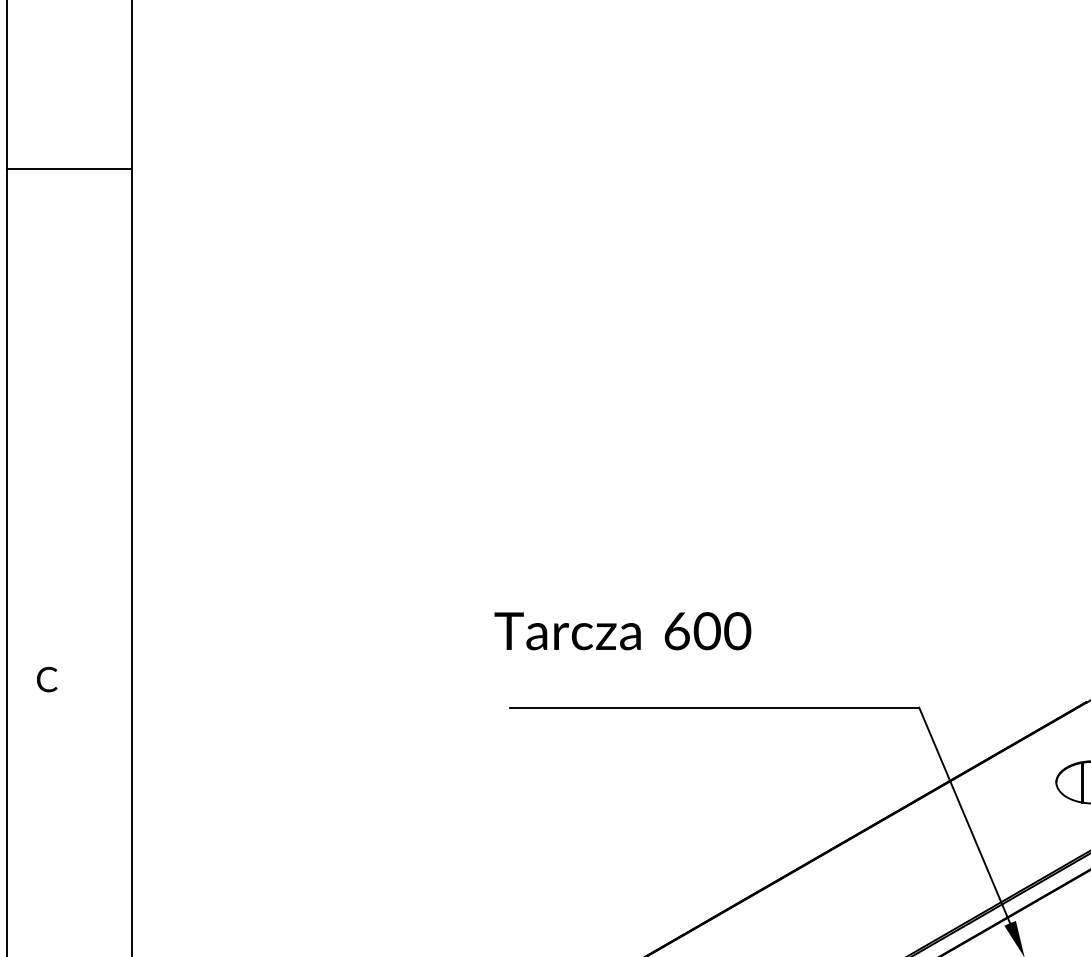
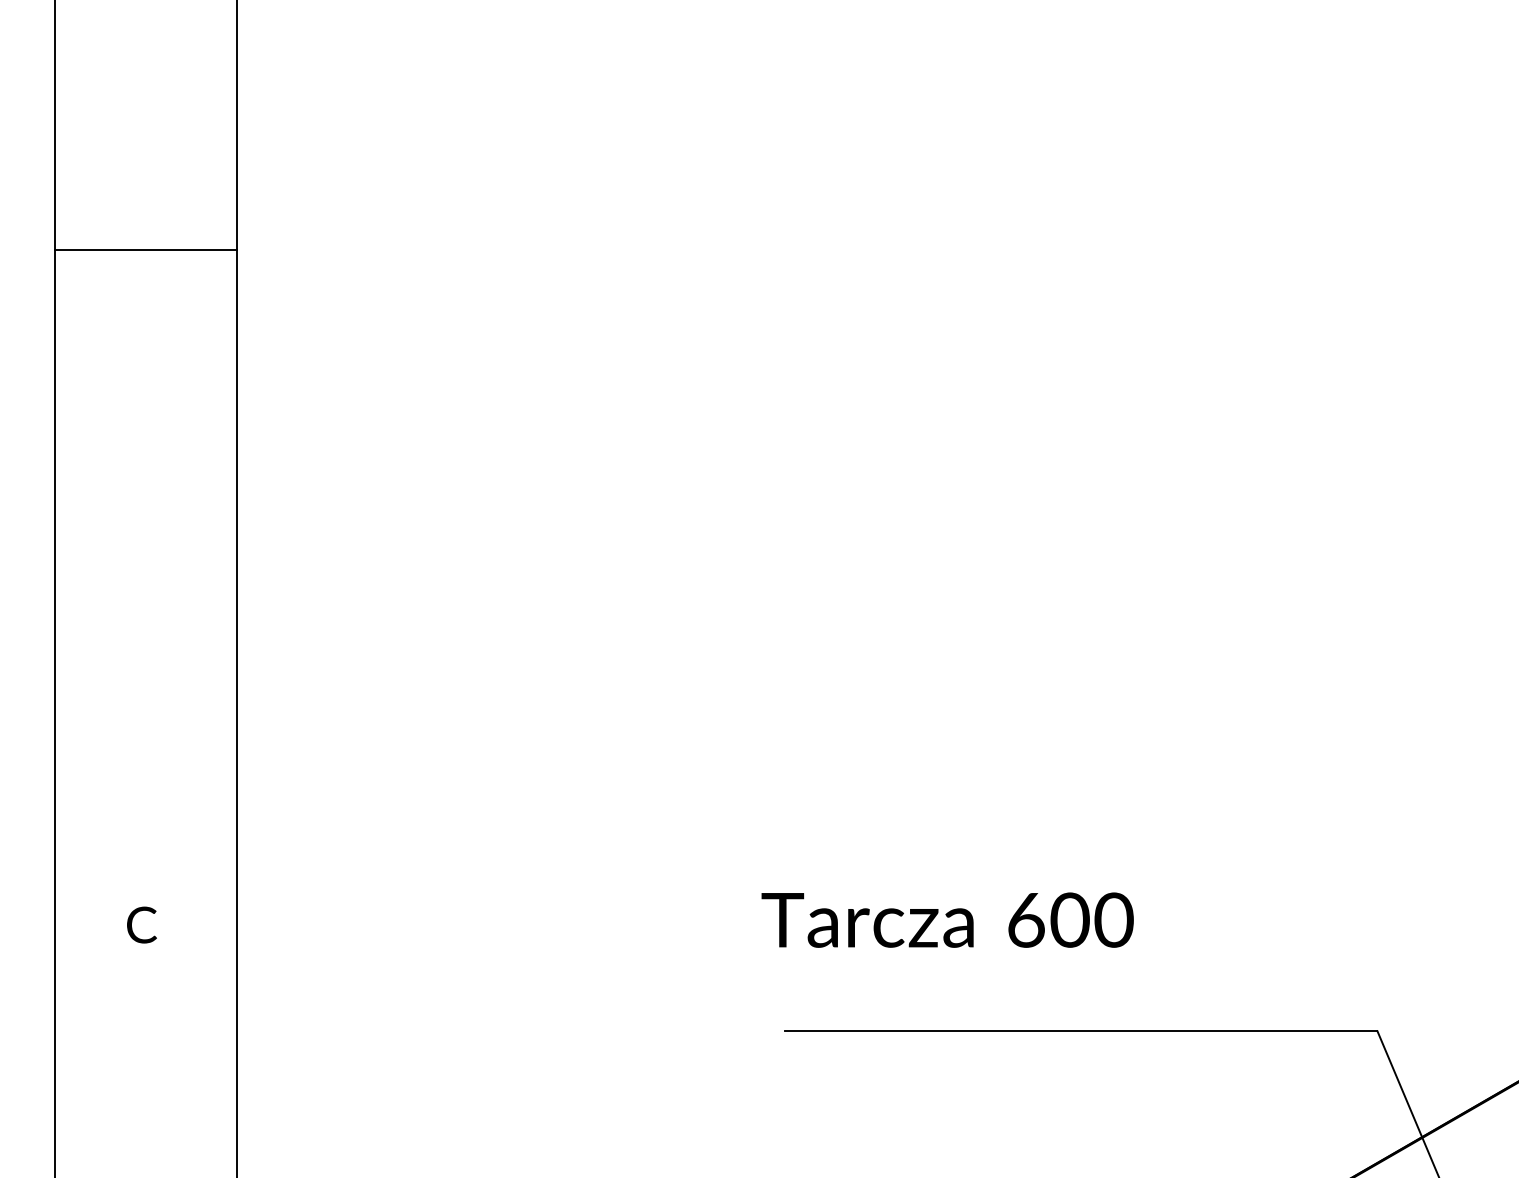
text: (47, 679) -> (142, 924), moved

